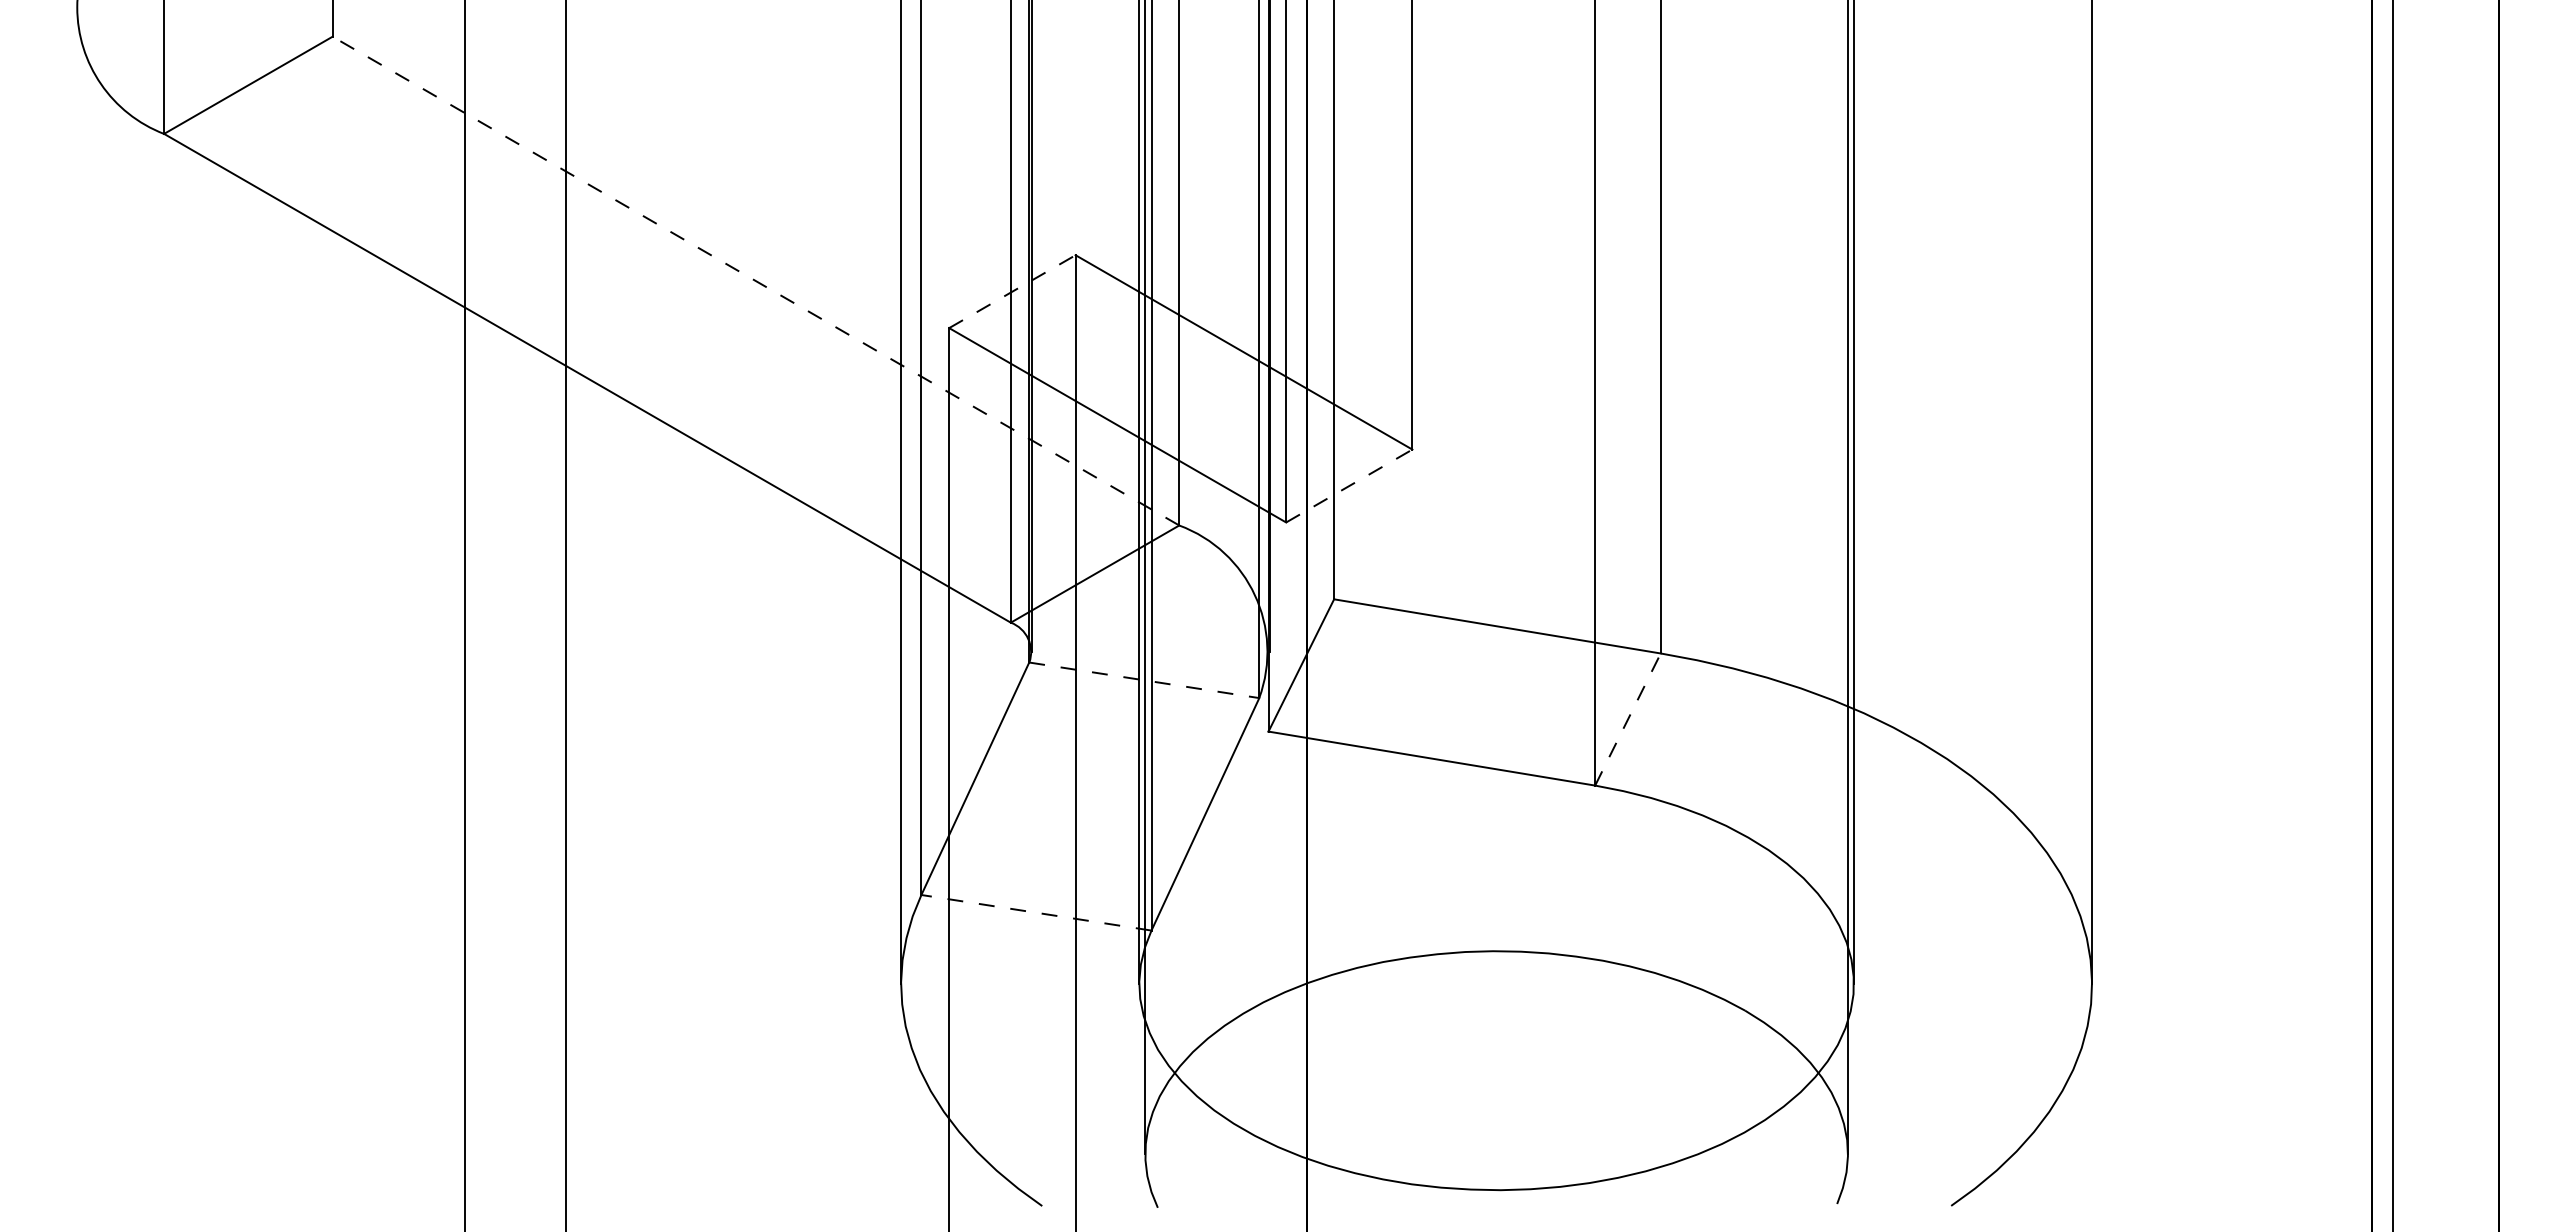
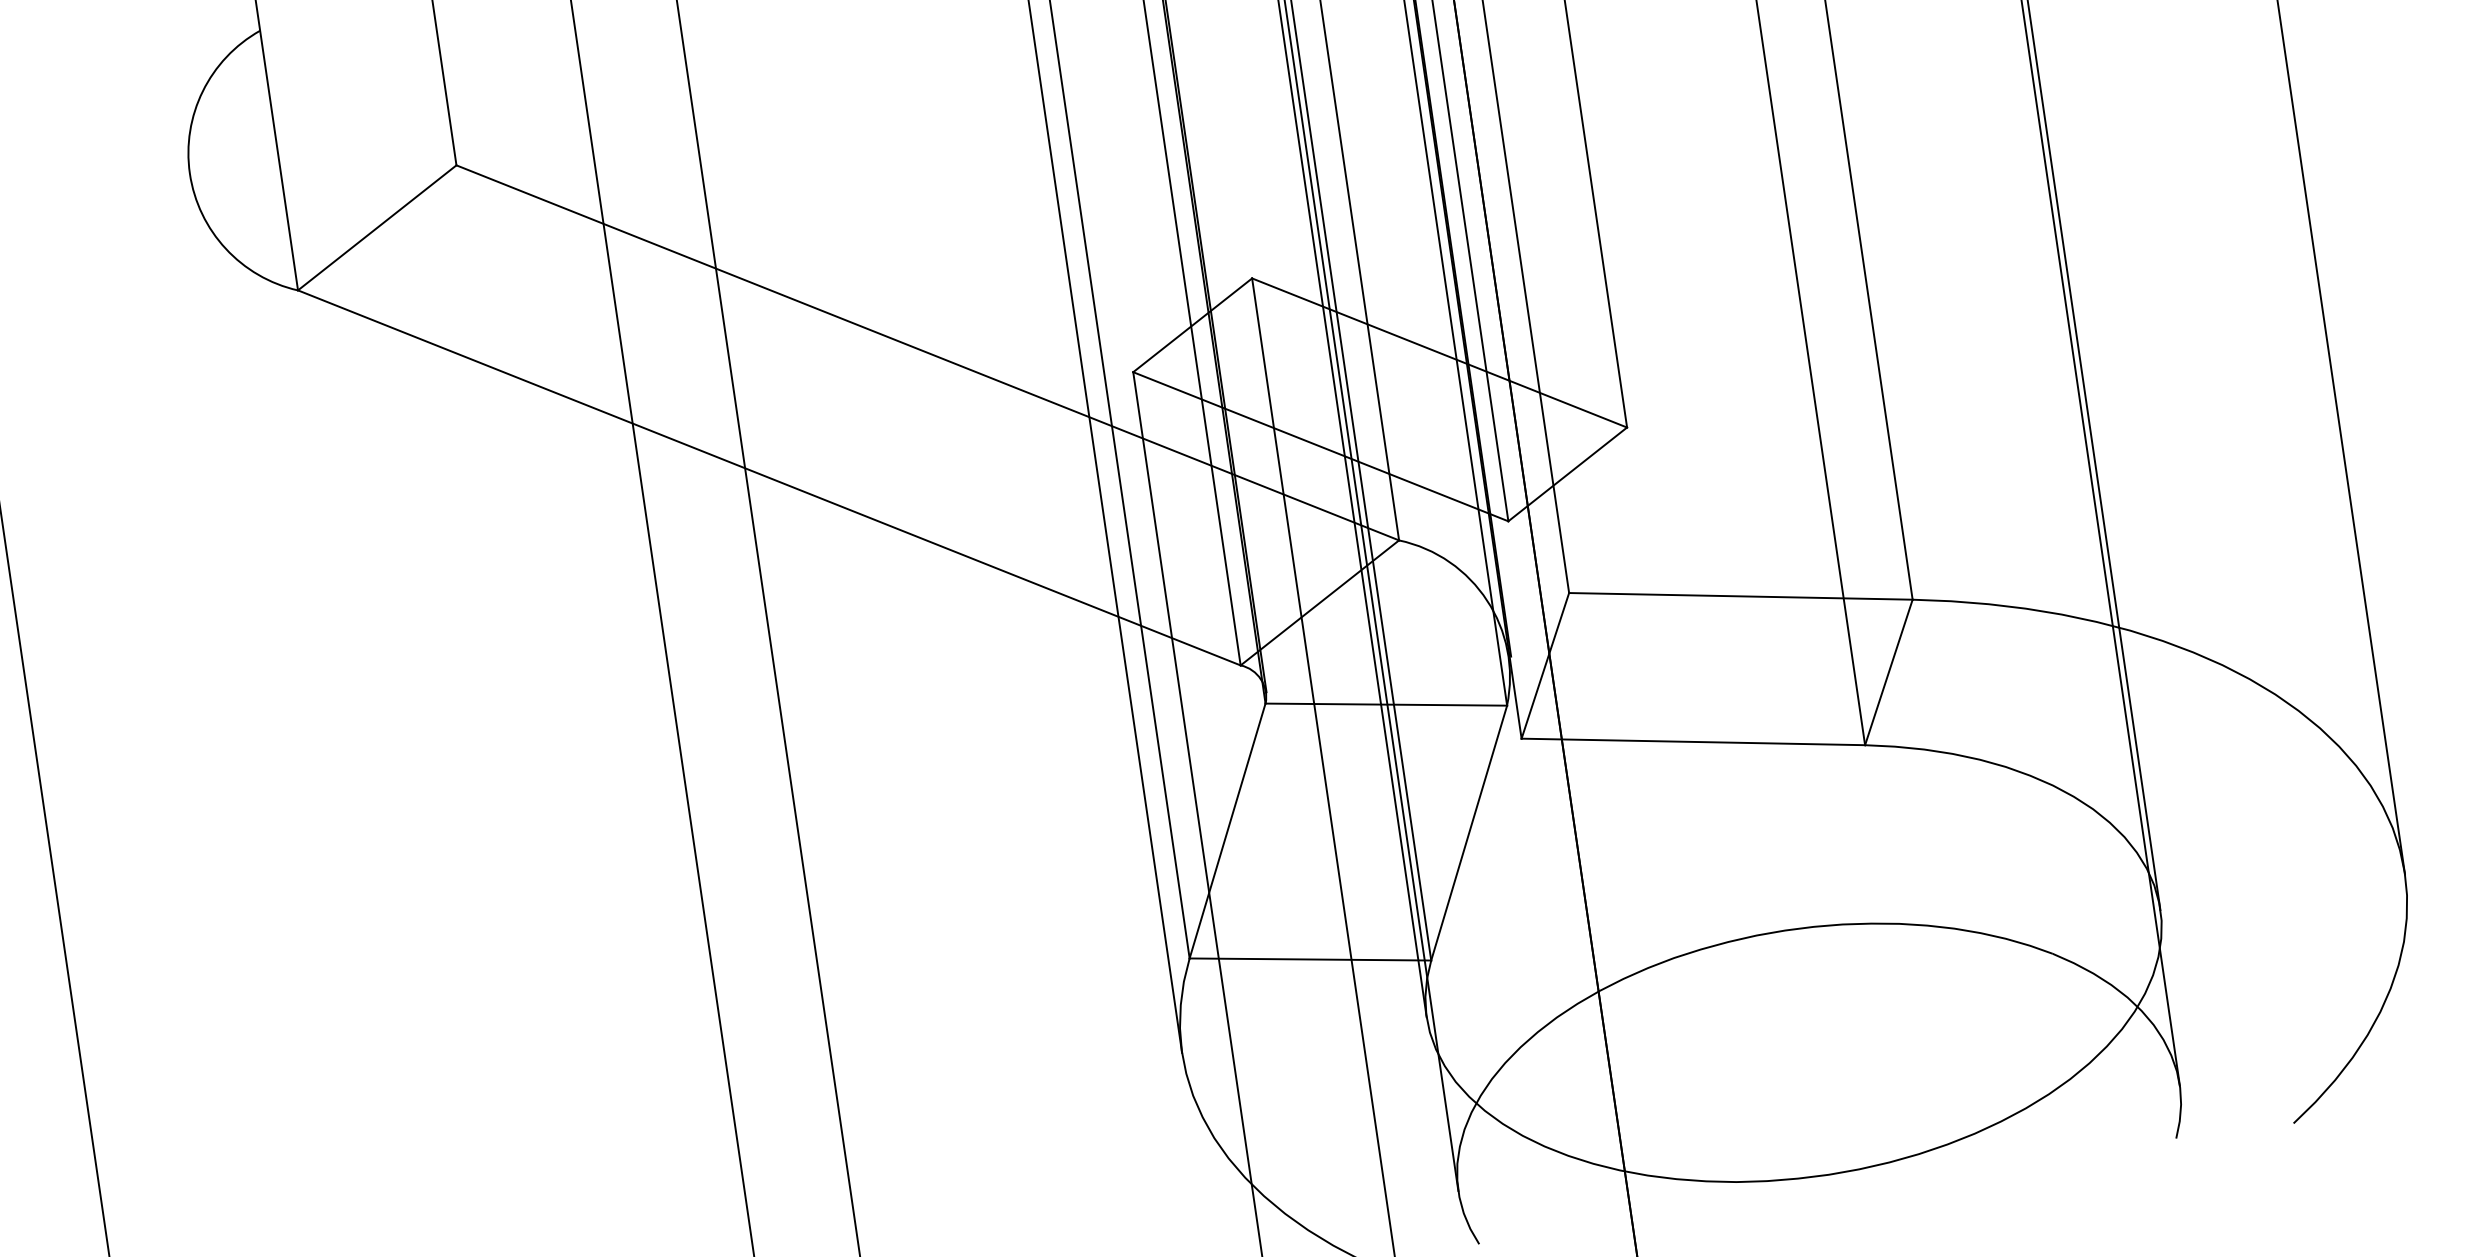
line: (755, 281) -> (927, 353), dashed -> solid
line: (1012, 291) -> (1192, 325), dashed -> solid
line: (1349, 486) -> (1568, 474), dashed -> solid
line: (1144, 680) -> (1386, 704), dashed -> solid
line: (1627, 719) -> (1888, 672), dashed -> solid
line: (1035, 912) -> (1309, 959), dashed -> solid

